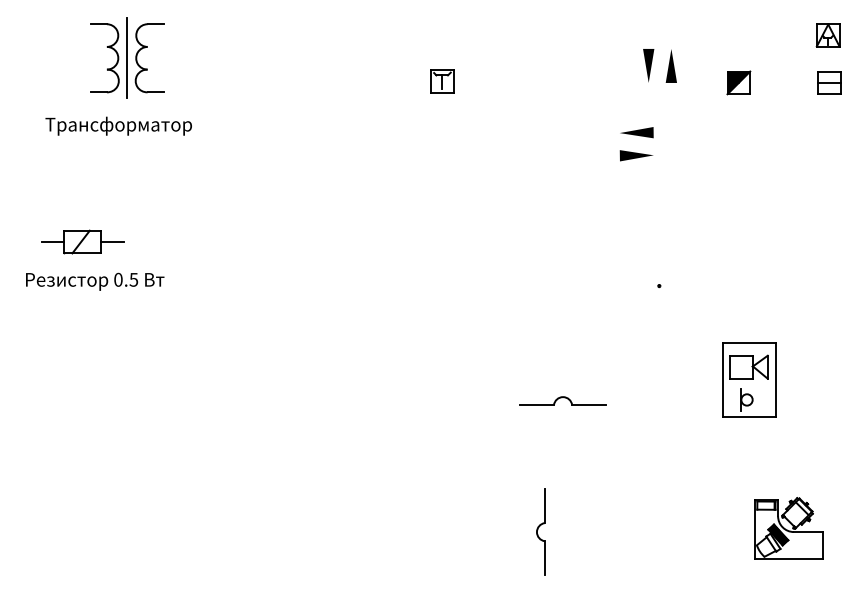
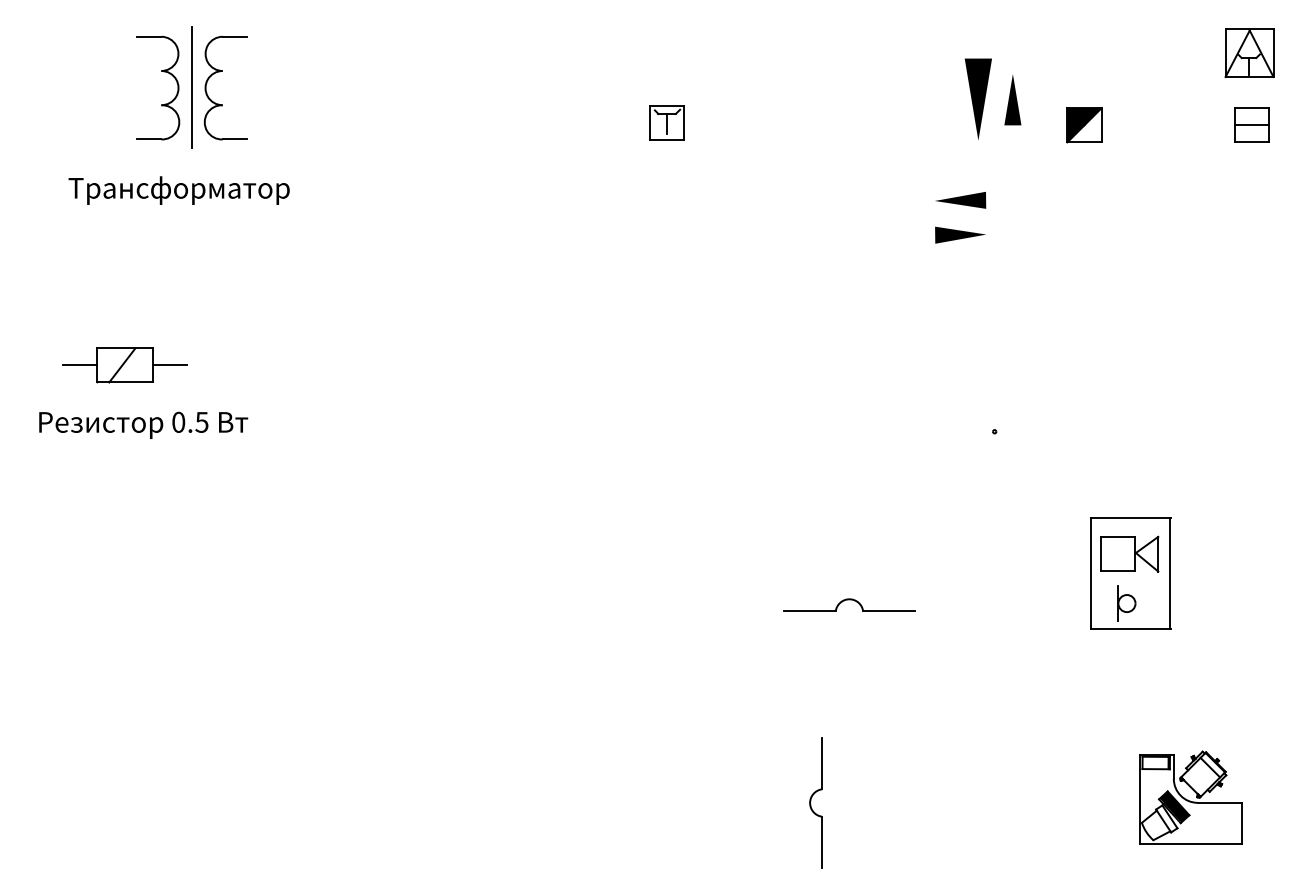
part: (827, 35) -> (1248, 53), size x1.4
part: (648, 65) -> (978, 99), size x1.6
part: (738, 82) -> (1083, 124), moved

